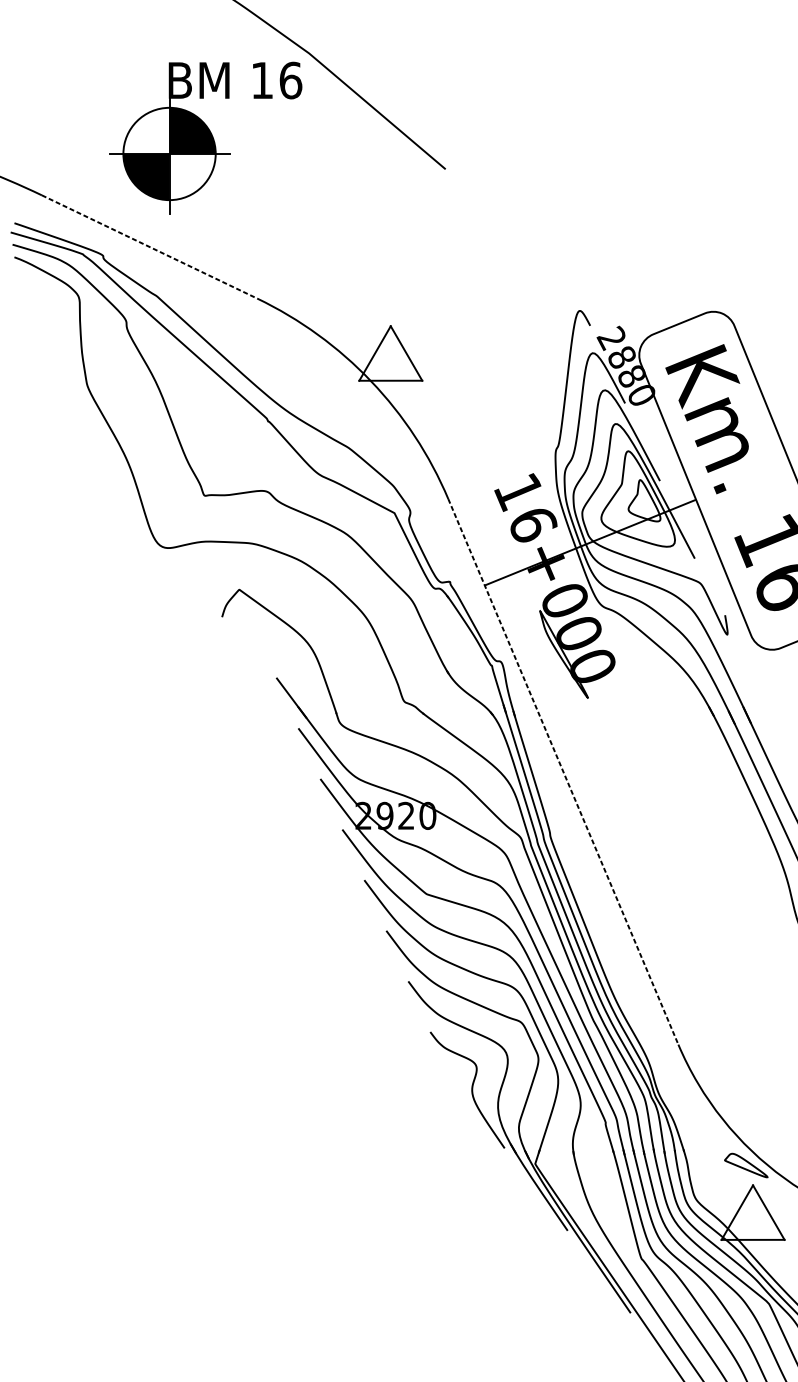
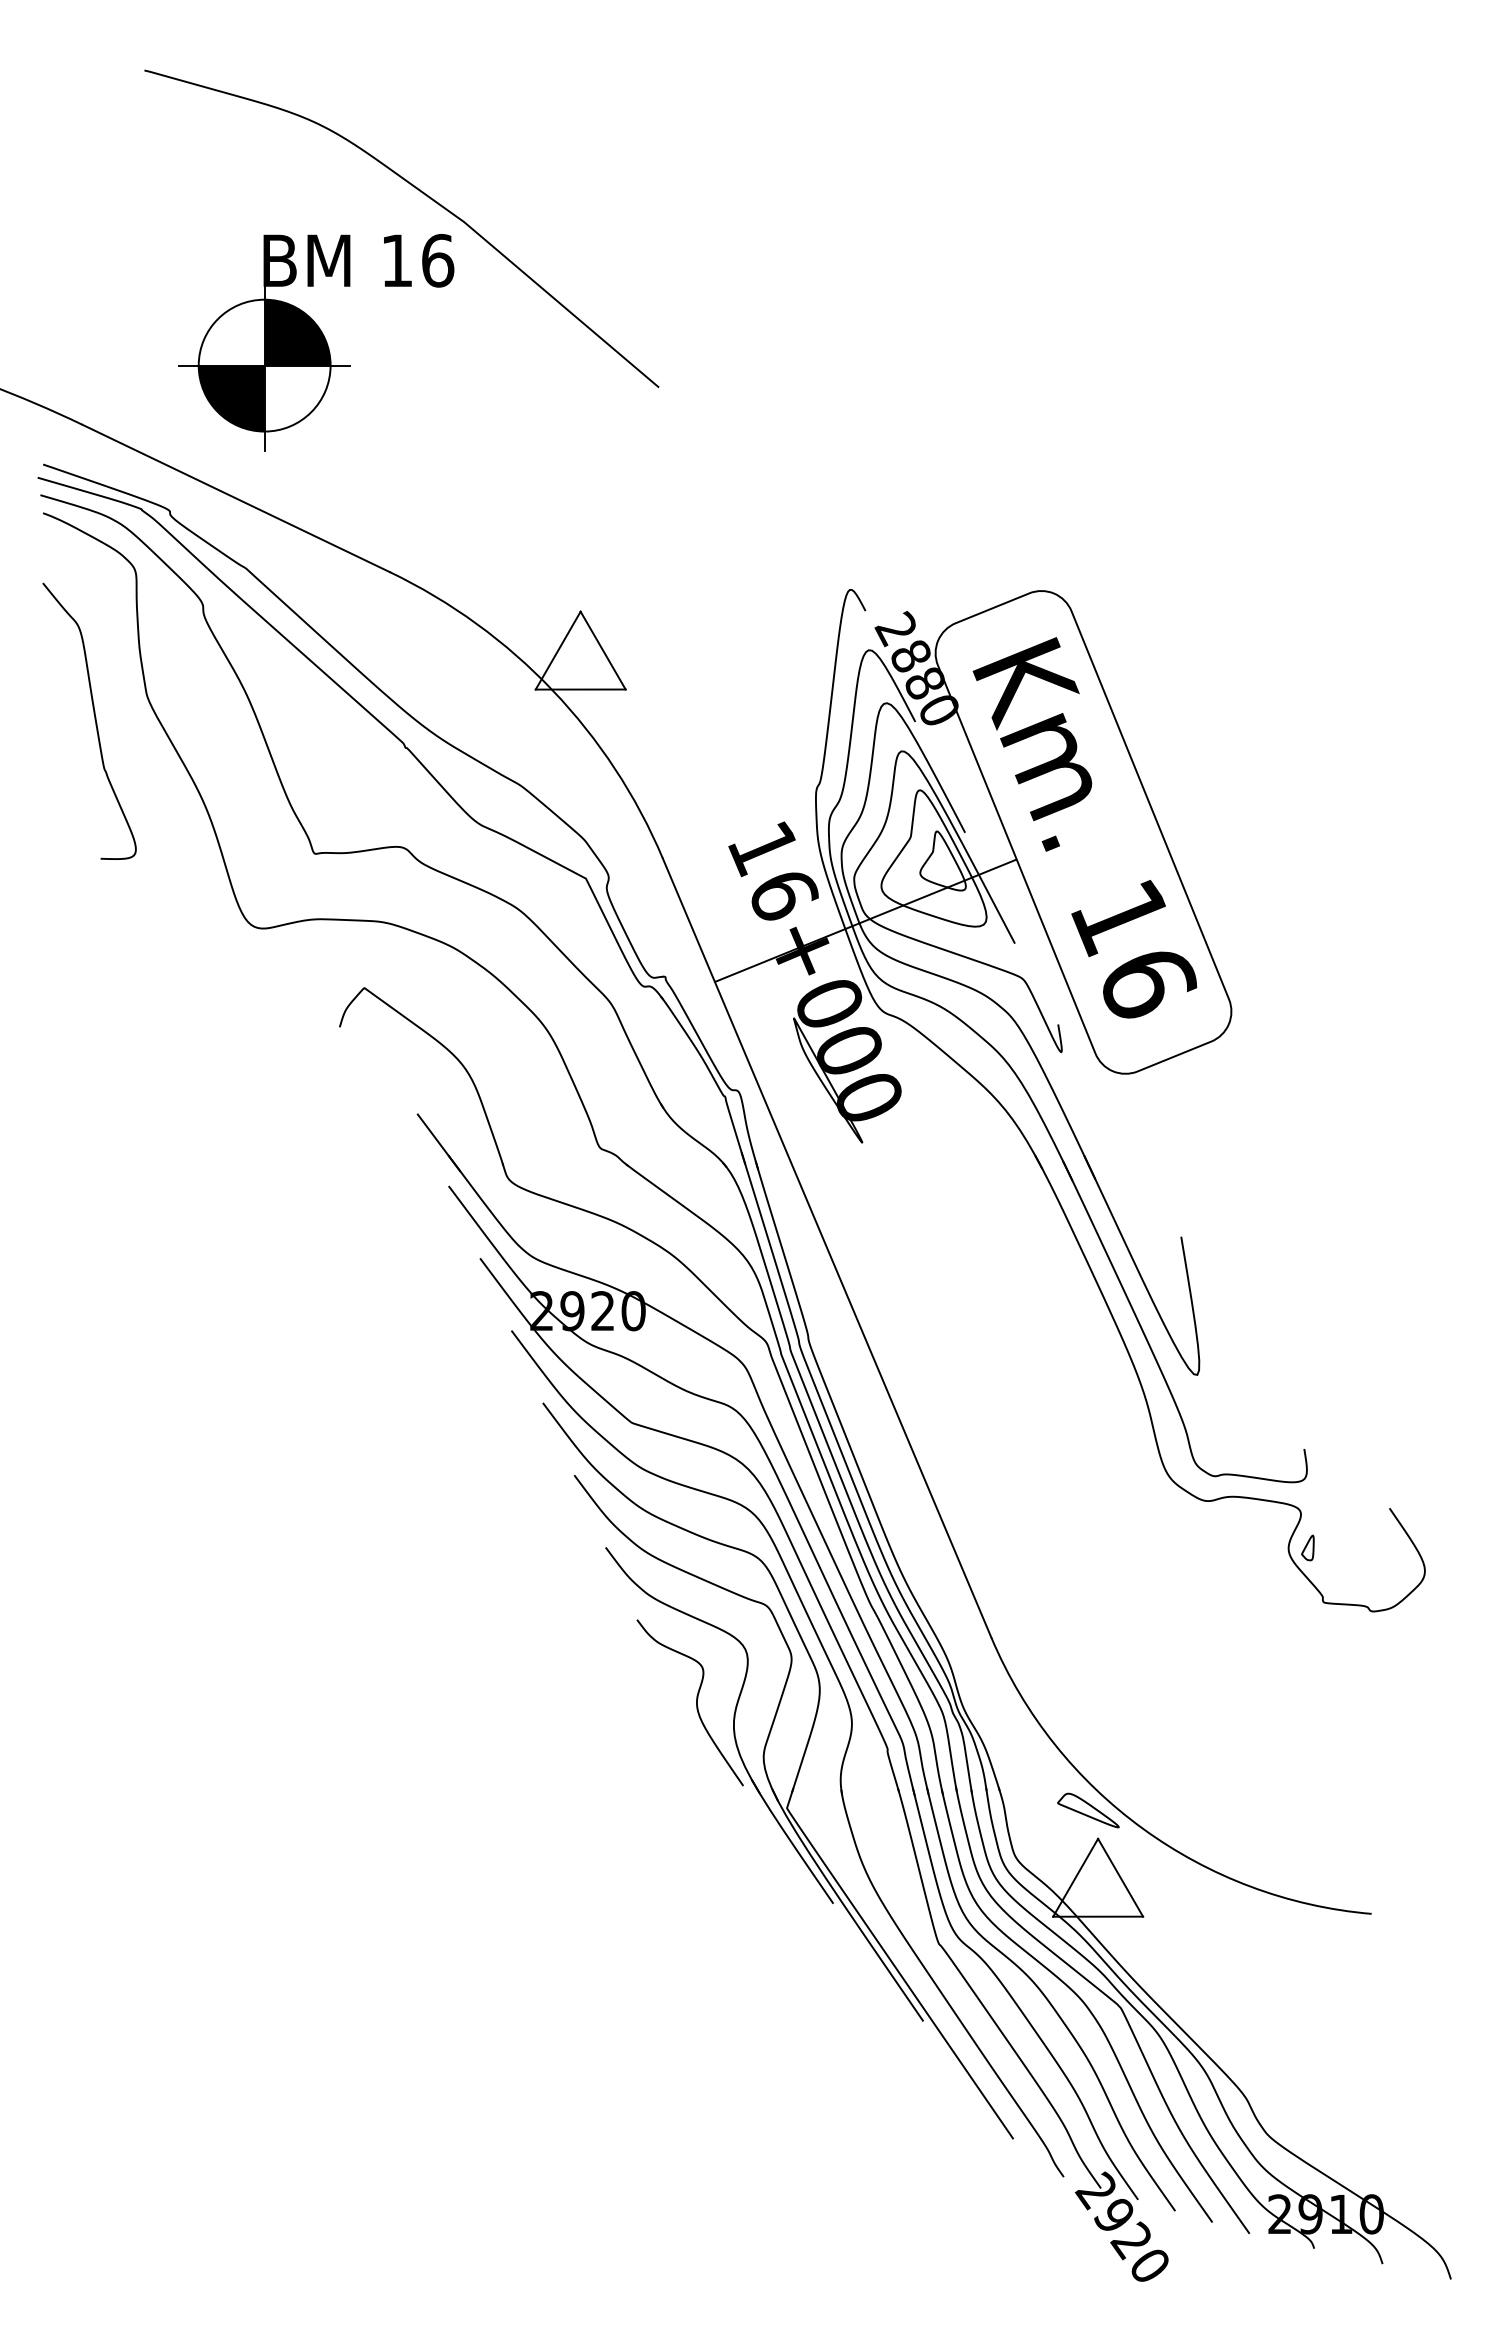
line: (149, 247) -> (236, 498), dashed -> solid
curve: (50, 402) -> (94, 720), added
line: (563, 772) -> (827, 1248), dashed -> solid

